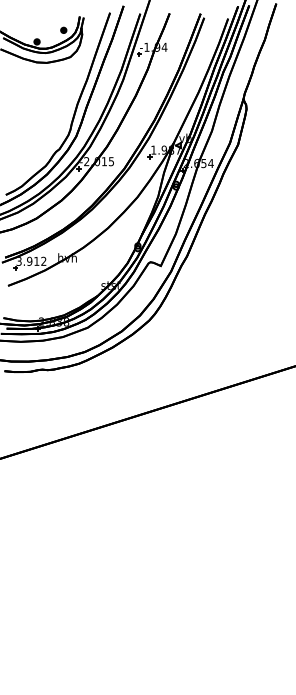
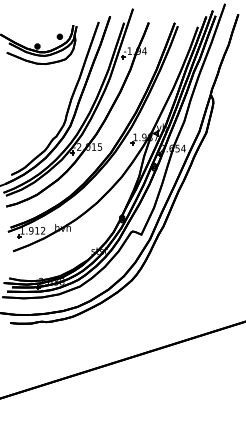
text: (18, 261) -> (21, 230), 3.912 -> 1.912

